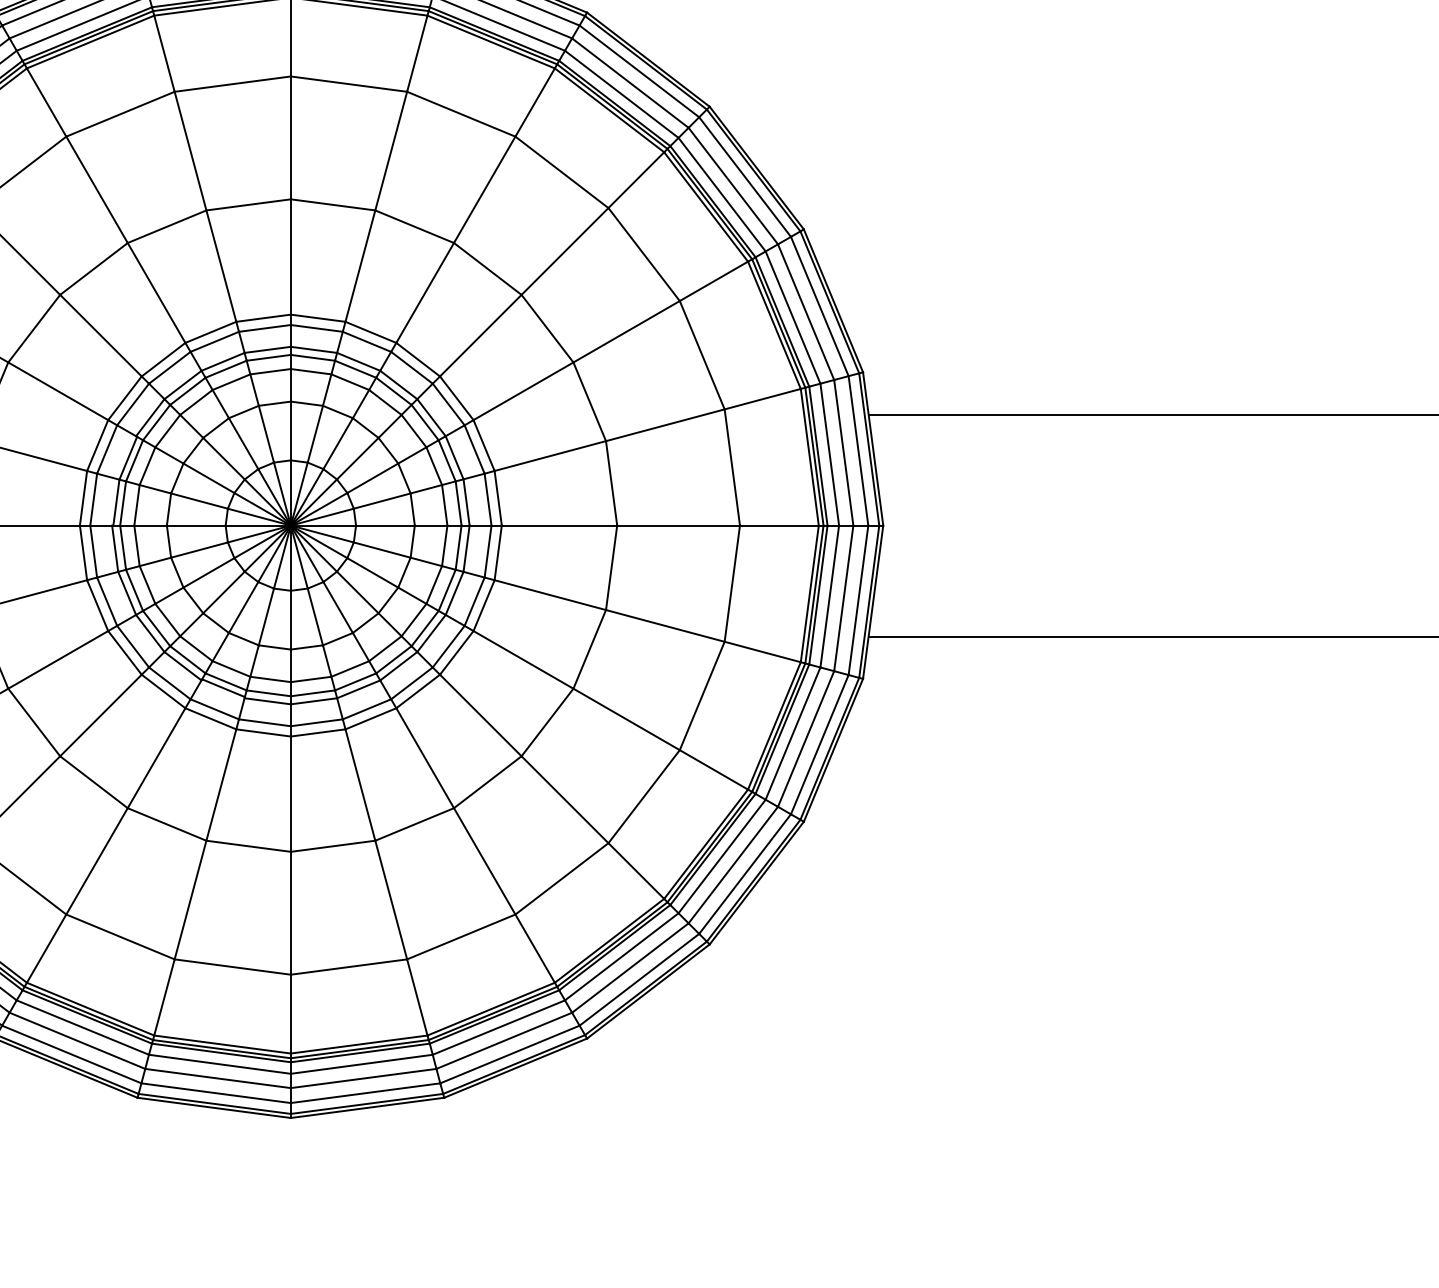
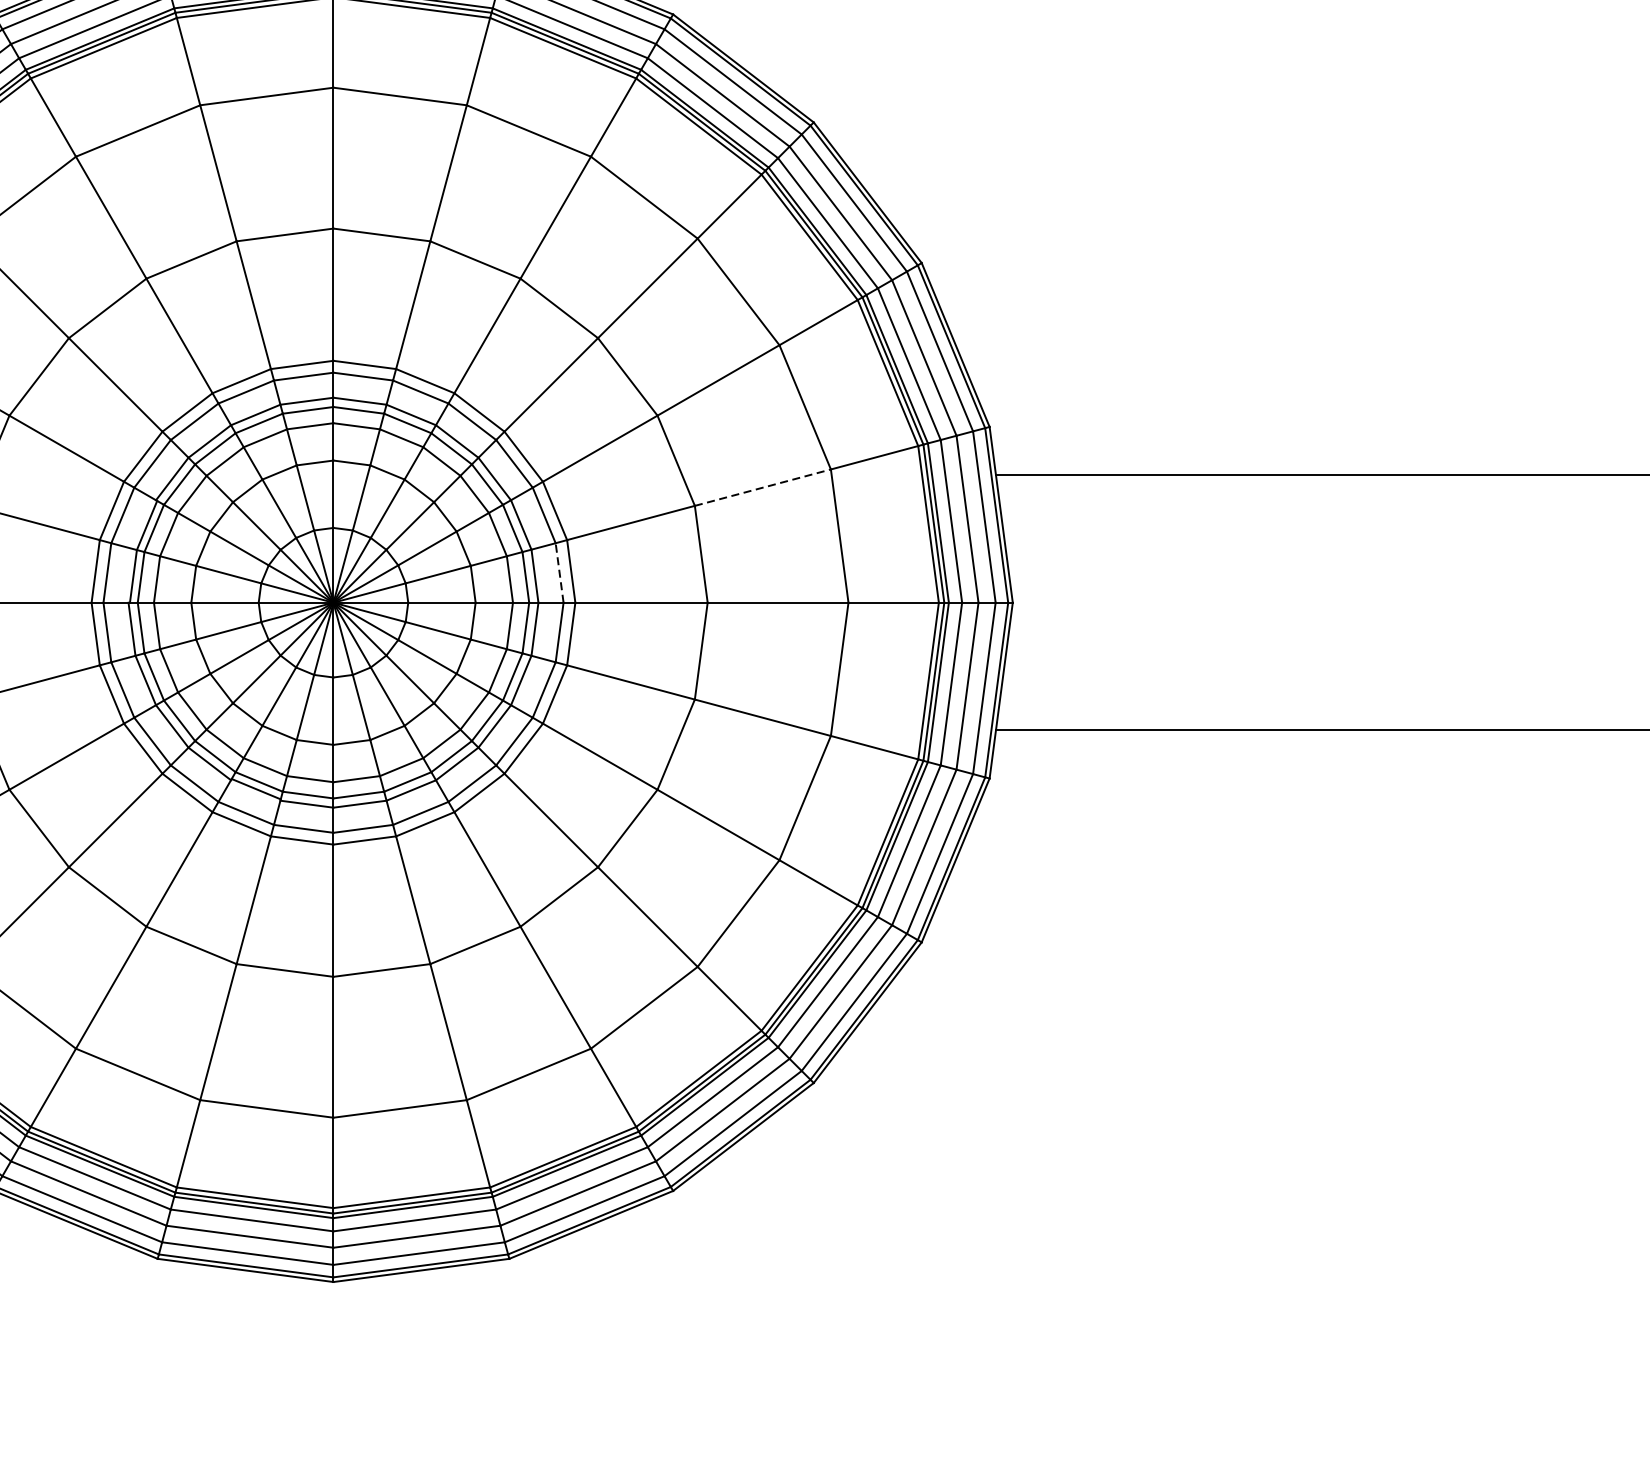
line: (665, 425) -> (763, 487), solid -> dashed
line: (488, 499) -> (560, 572), solid -> dashed

